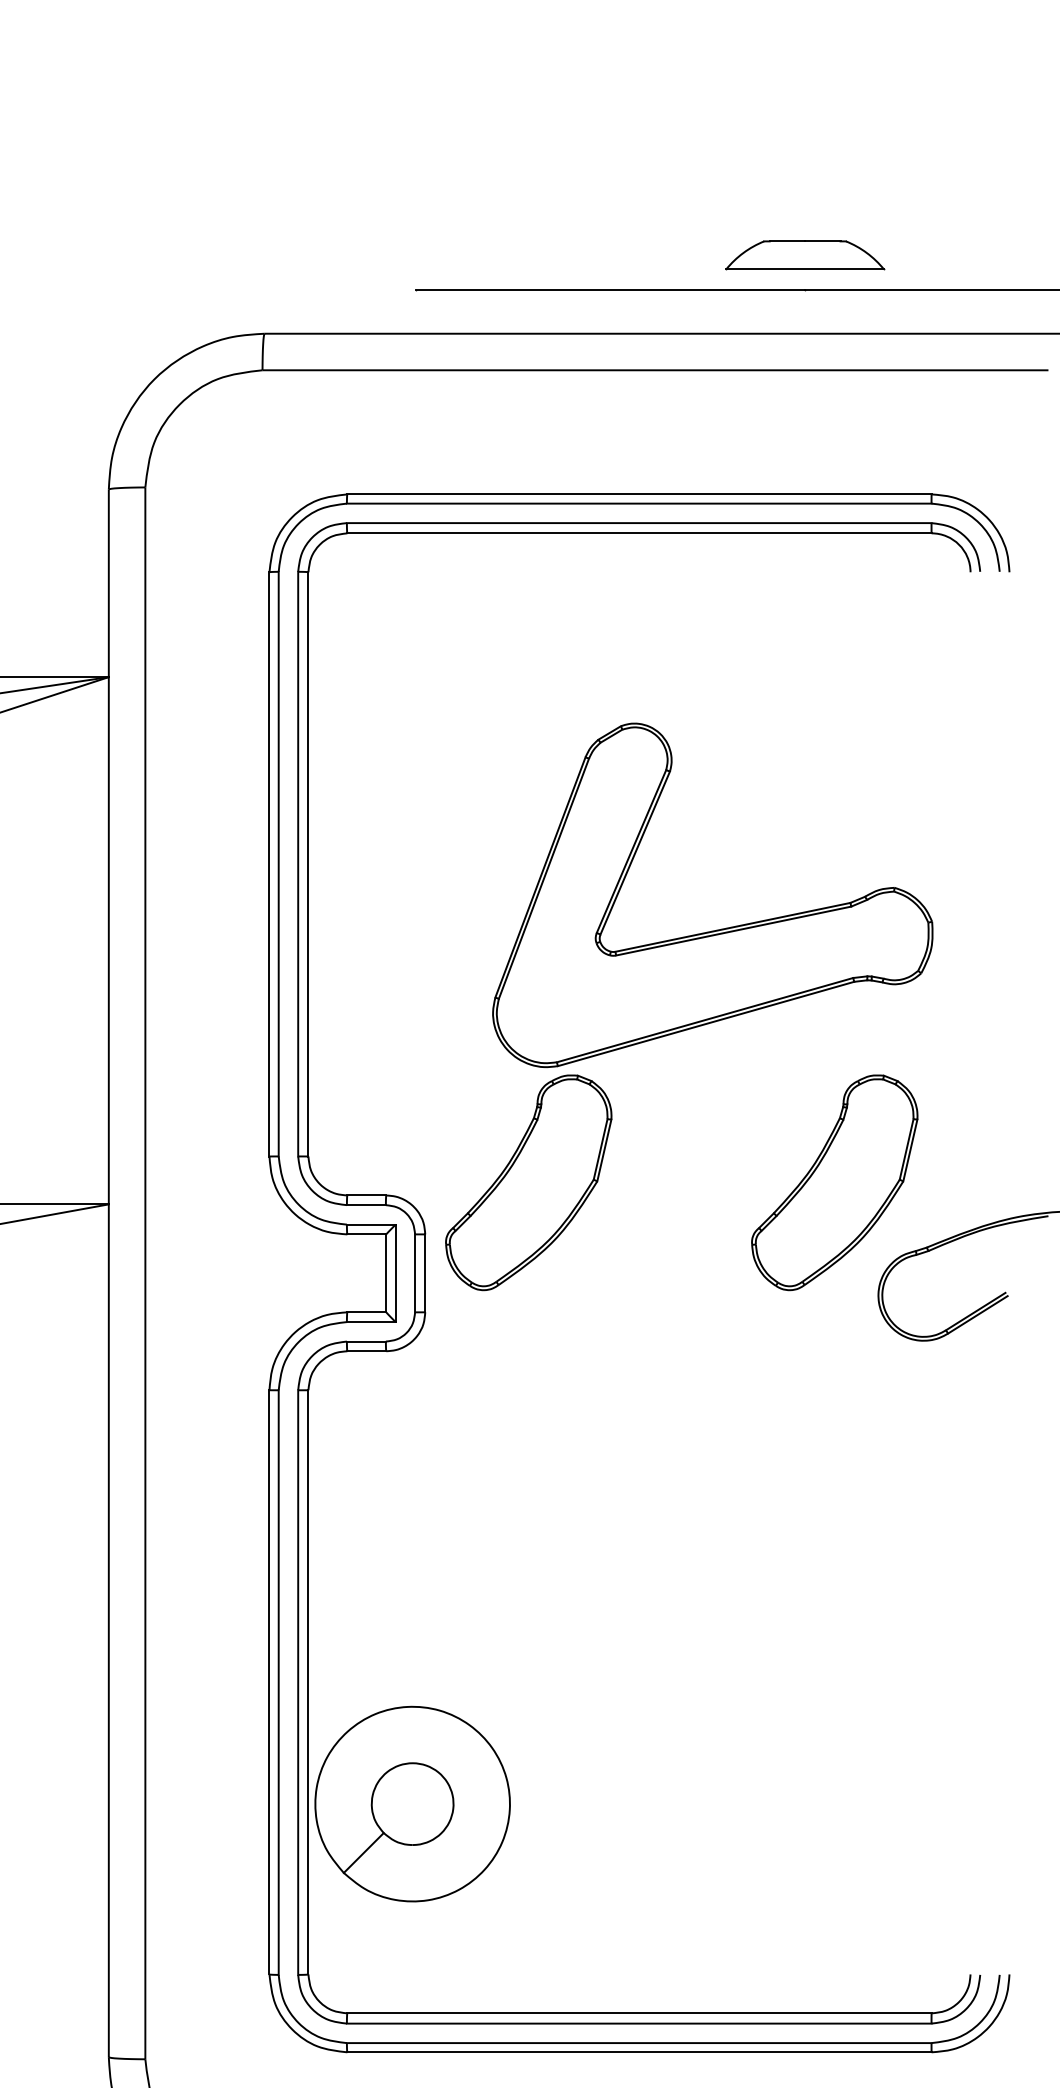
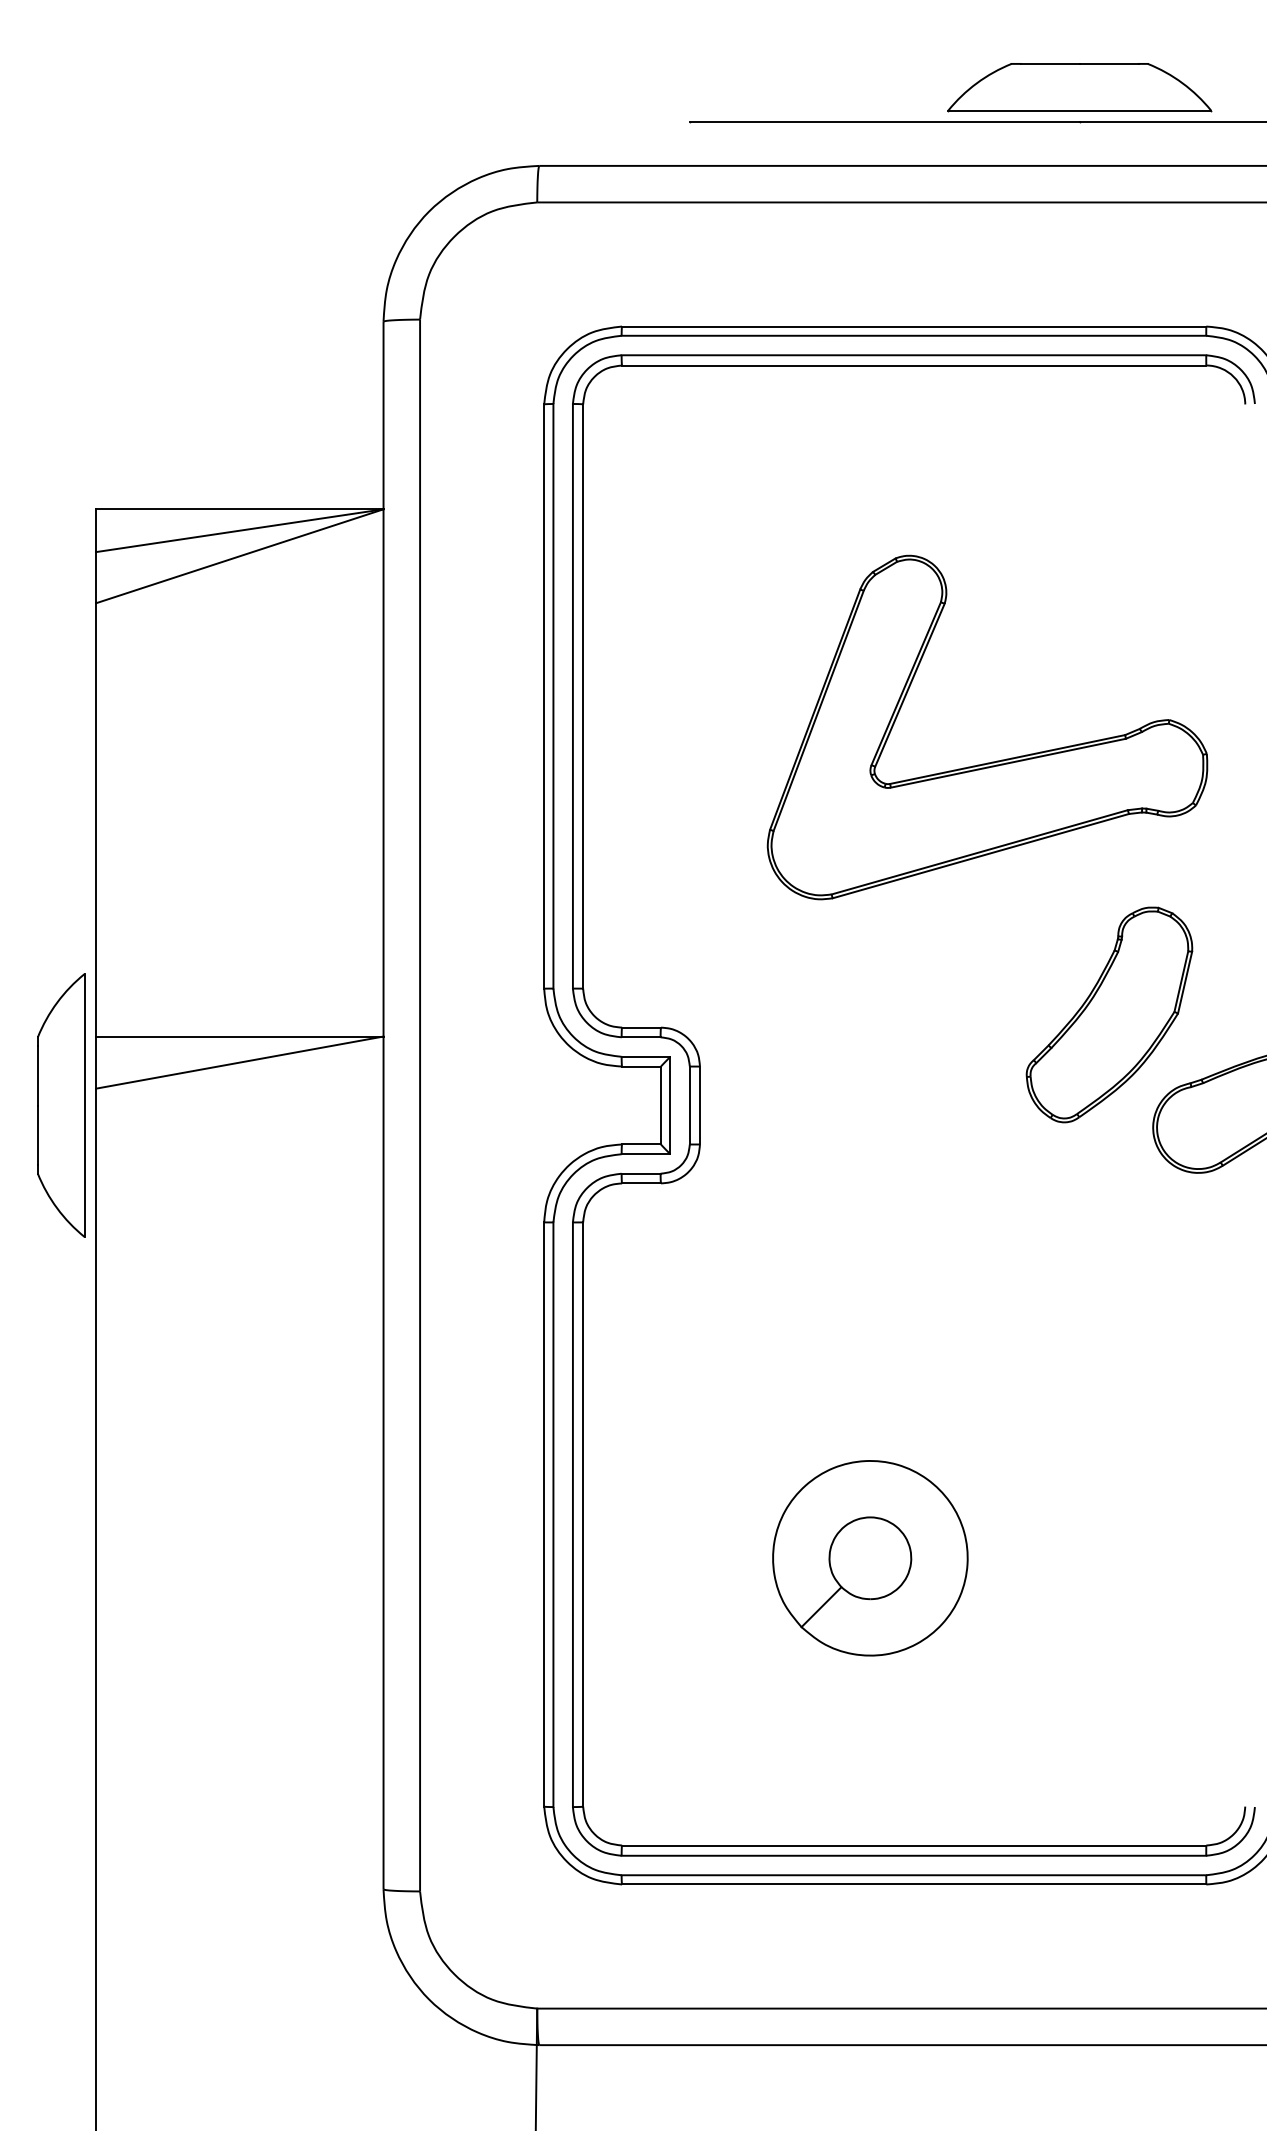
part: (804, 255) -> (1079, 87), size x1.67
part: (528, 1182) -> (803, 1014), removed
part: (412, 1804) -> (870, 1558), moved

